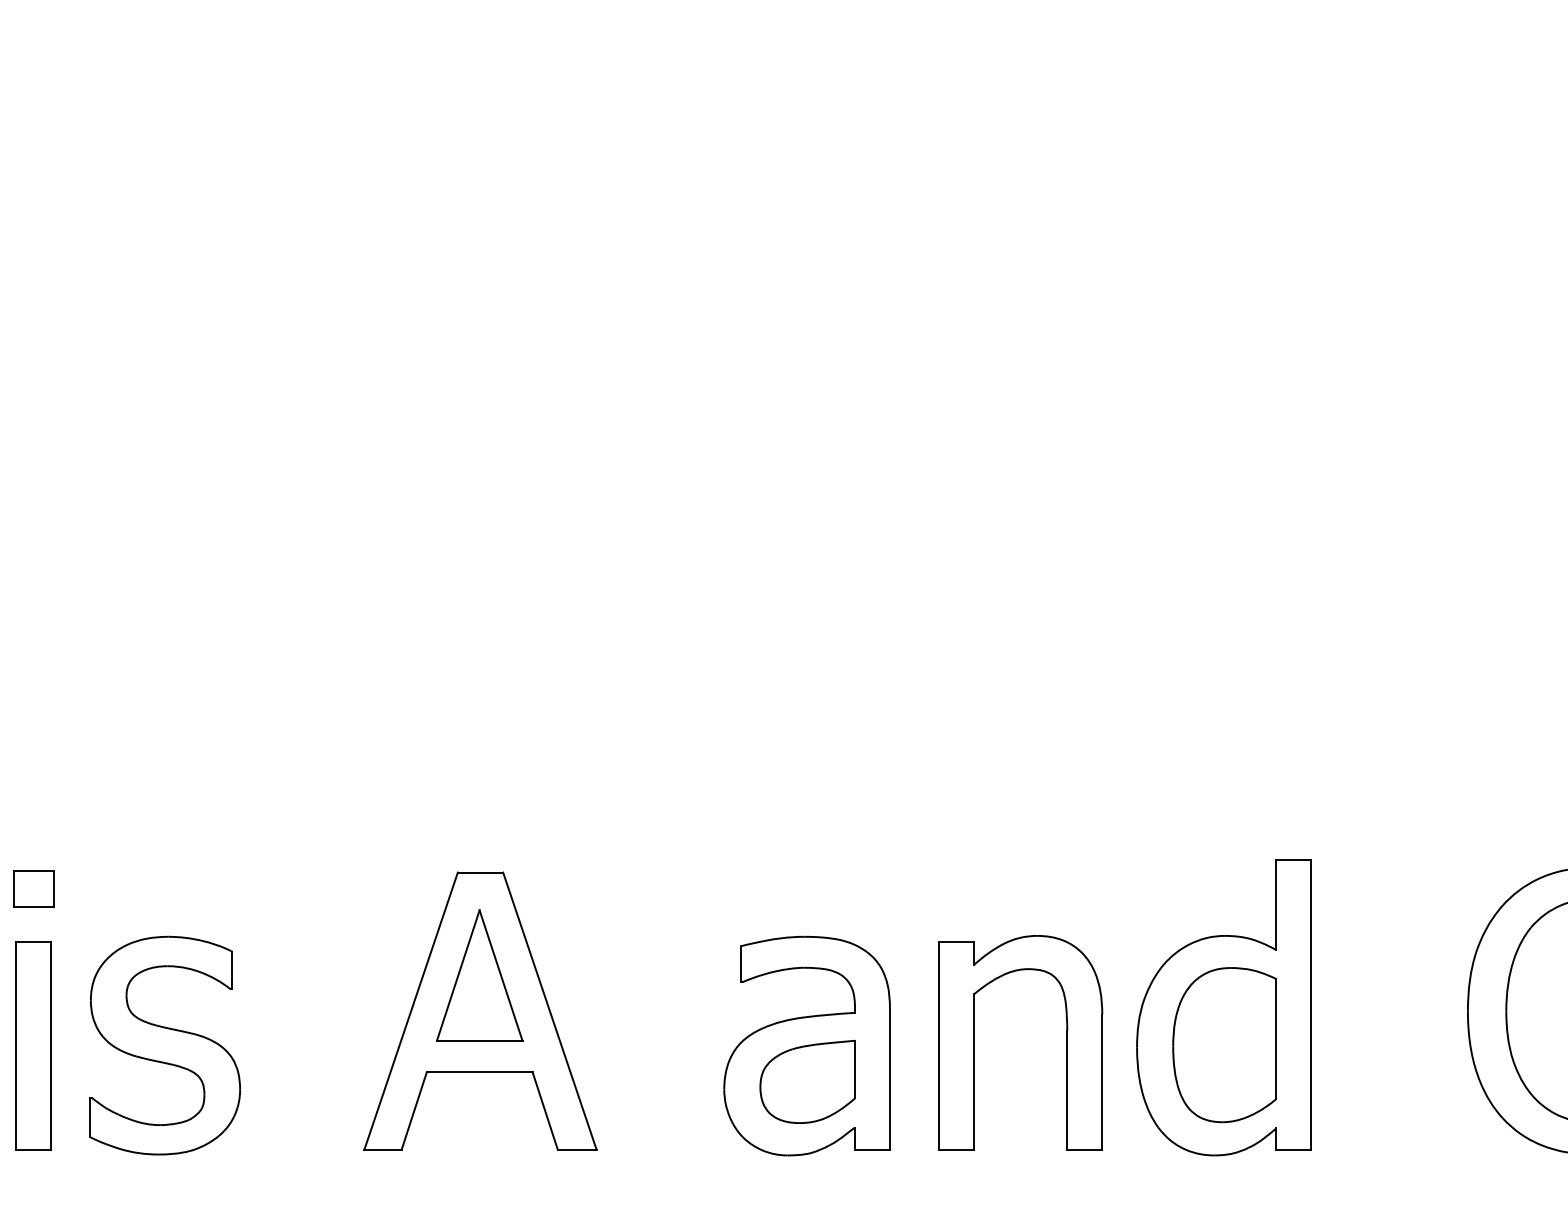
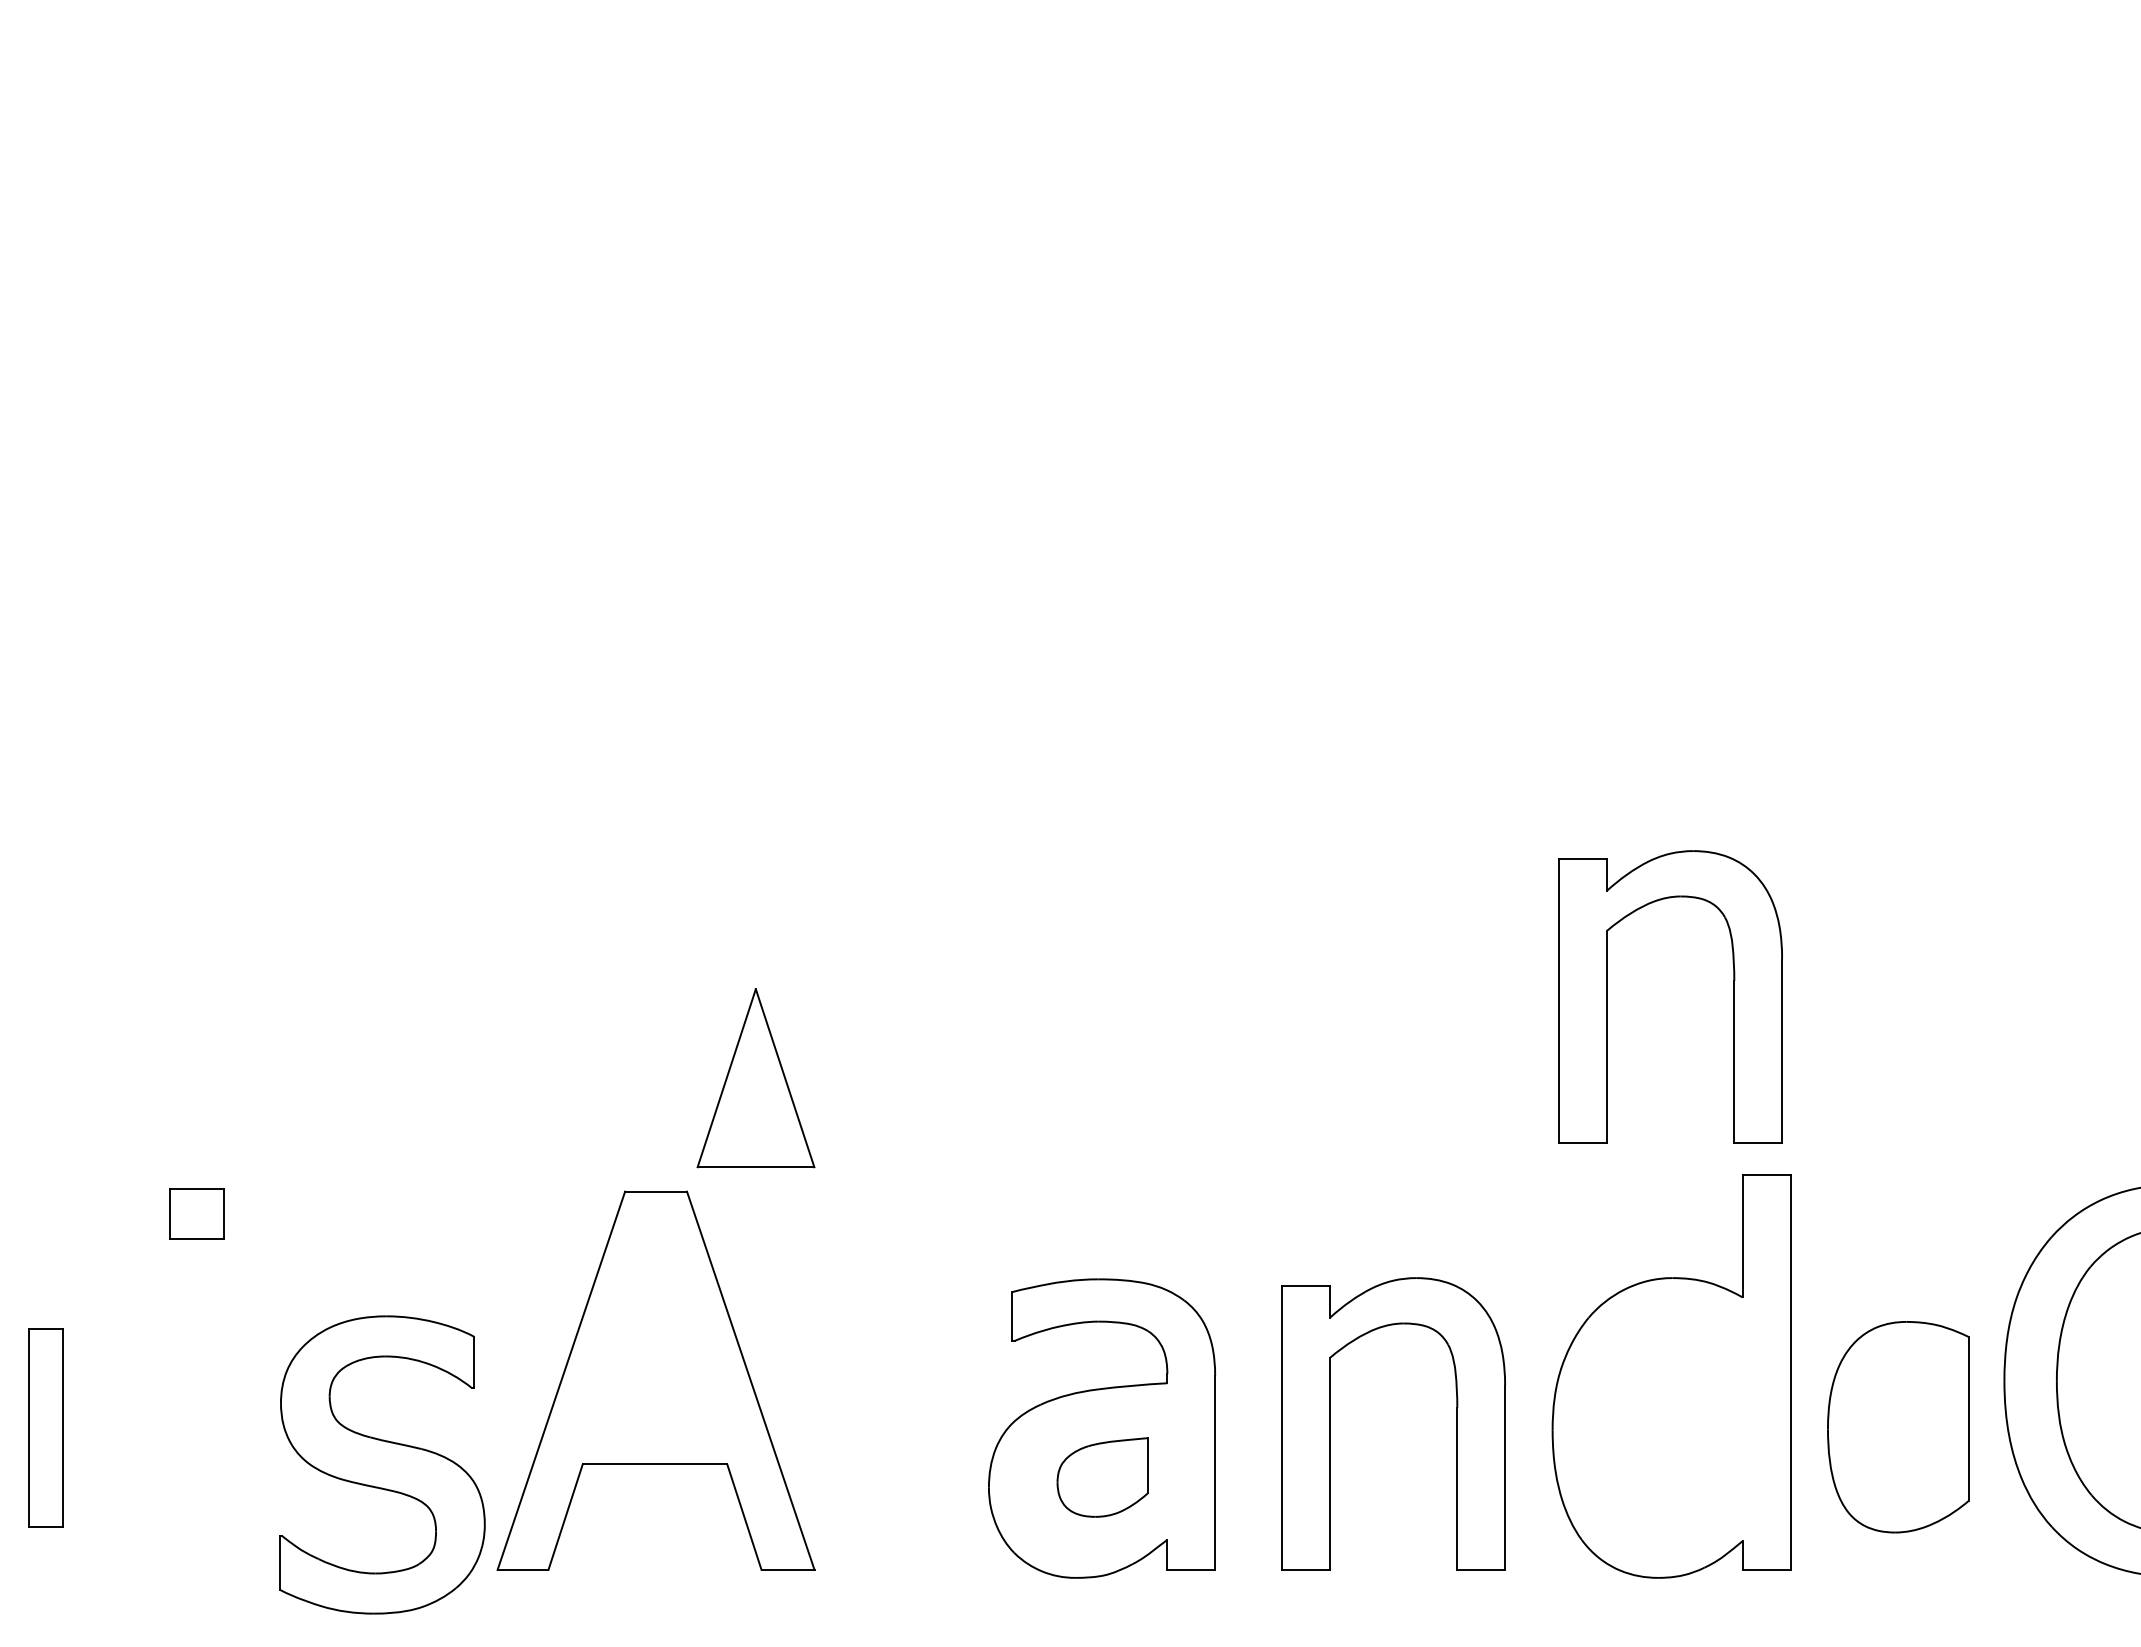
part: (1177, 729) -> (1607, 996), added
part: (33, 888) -> (196, 1213), moved
part: (479, 975) -> (755, 1078), moved
part: (33, 1045) -> (45, 1427), size x0.7
part: (165, 1045) -> (382, 1464), moved
part: (1224, 1045) -> (1898, 1427), moved
part: (807, 1081) -> (1102, 1477), size x0.7

